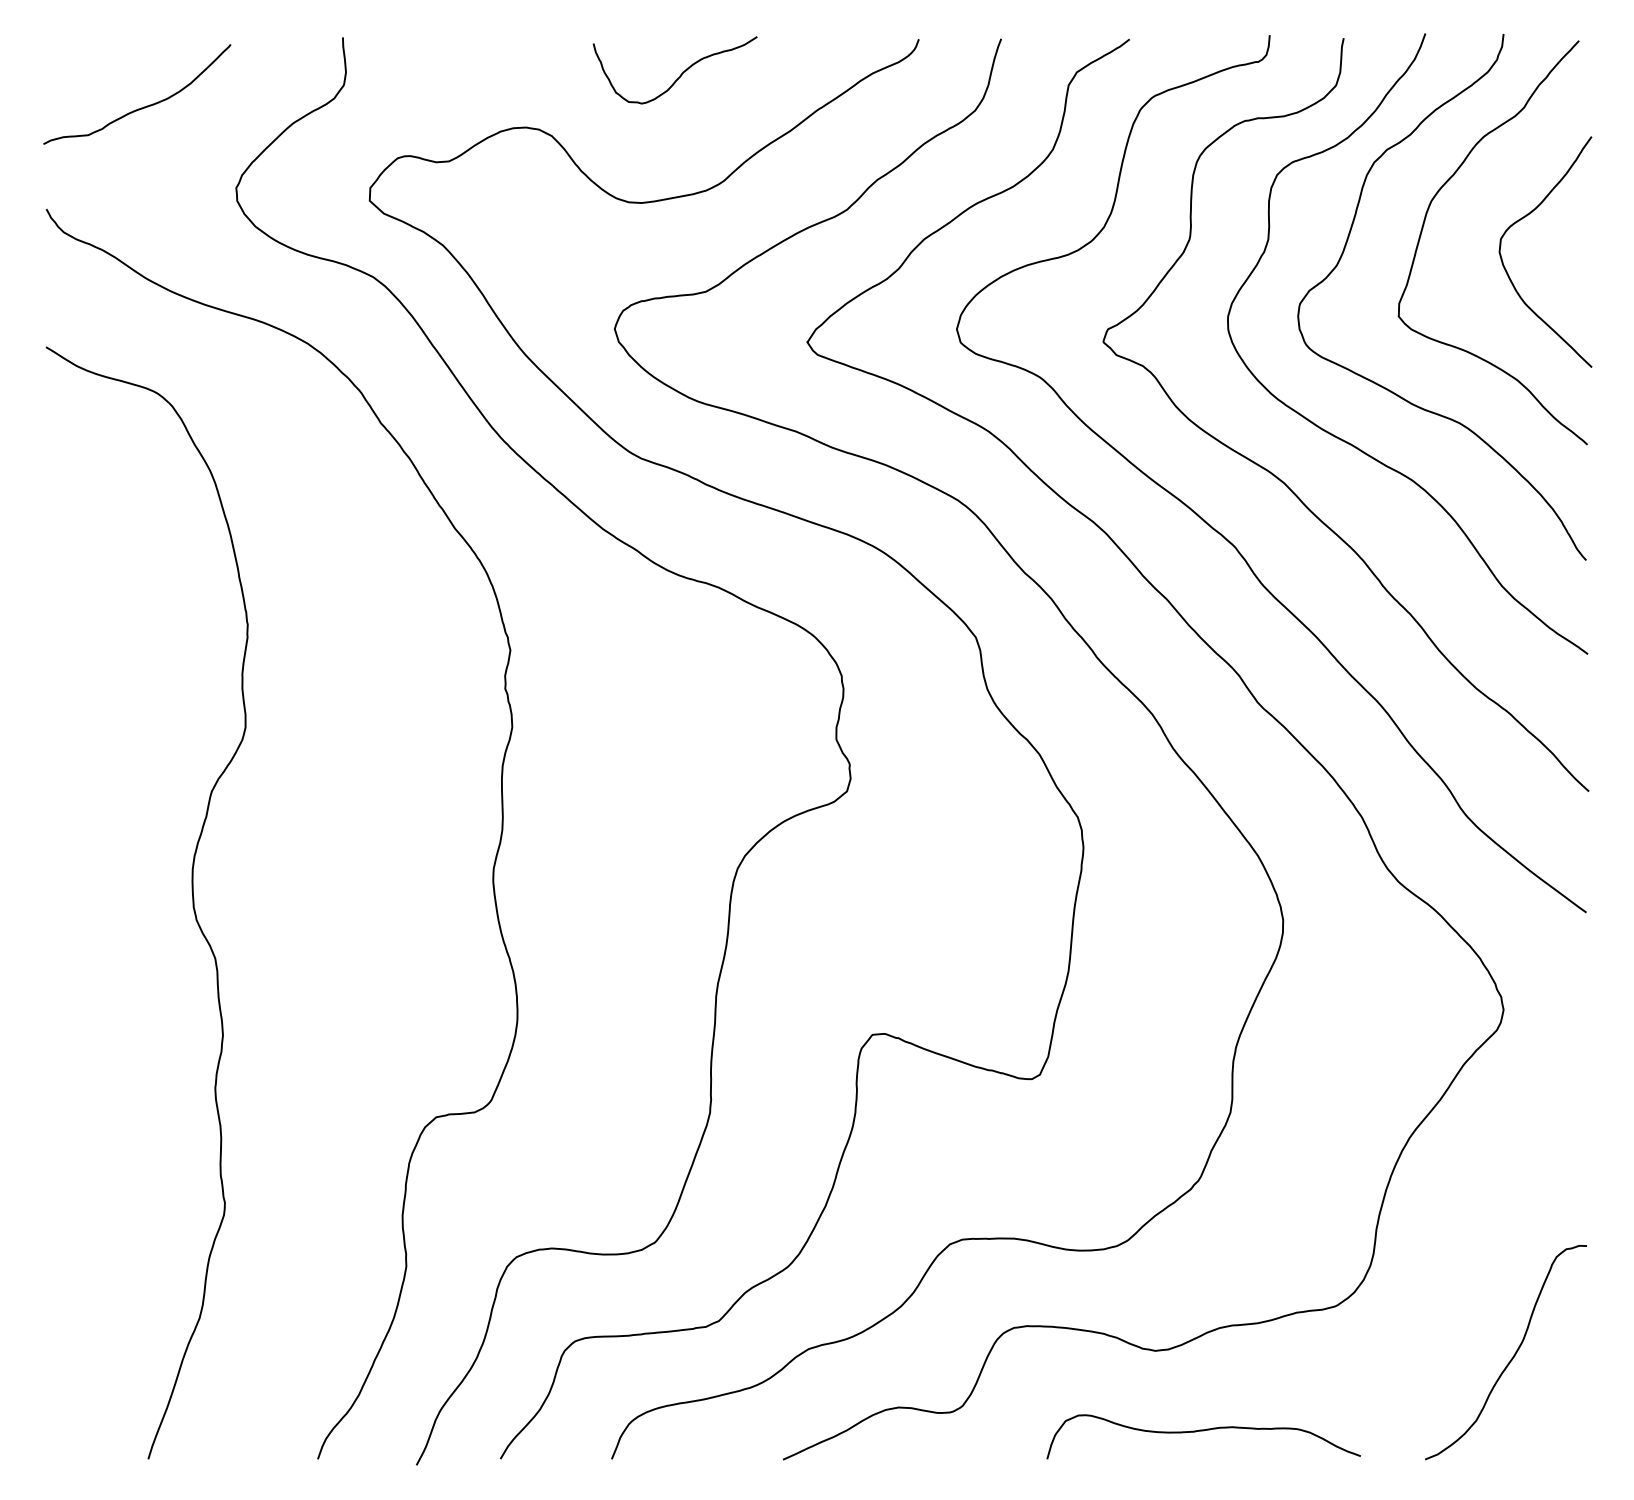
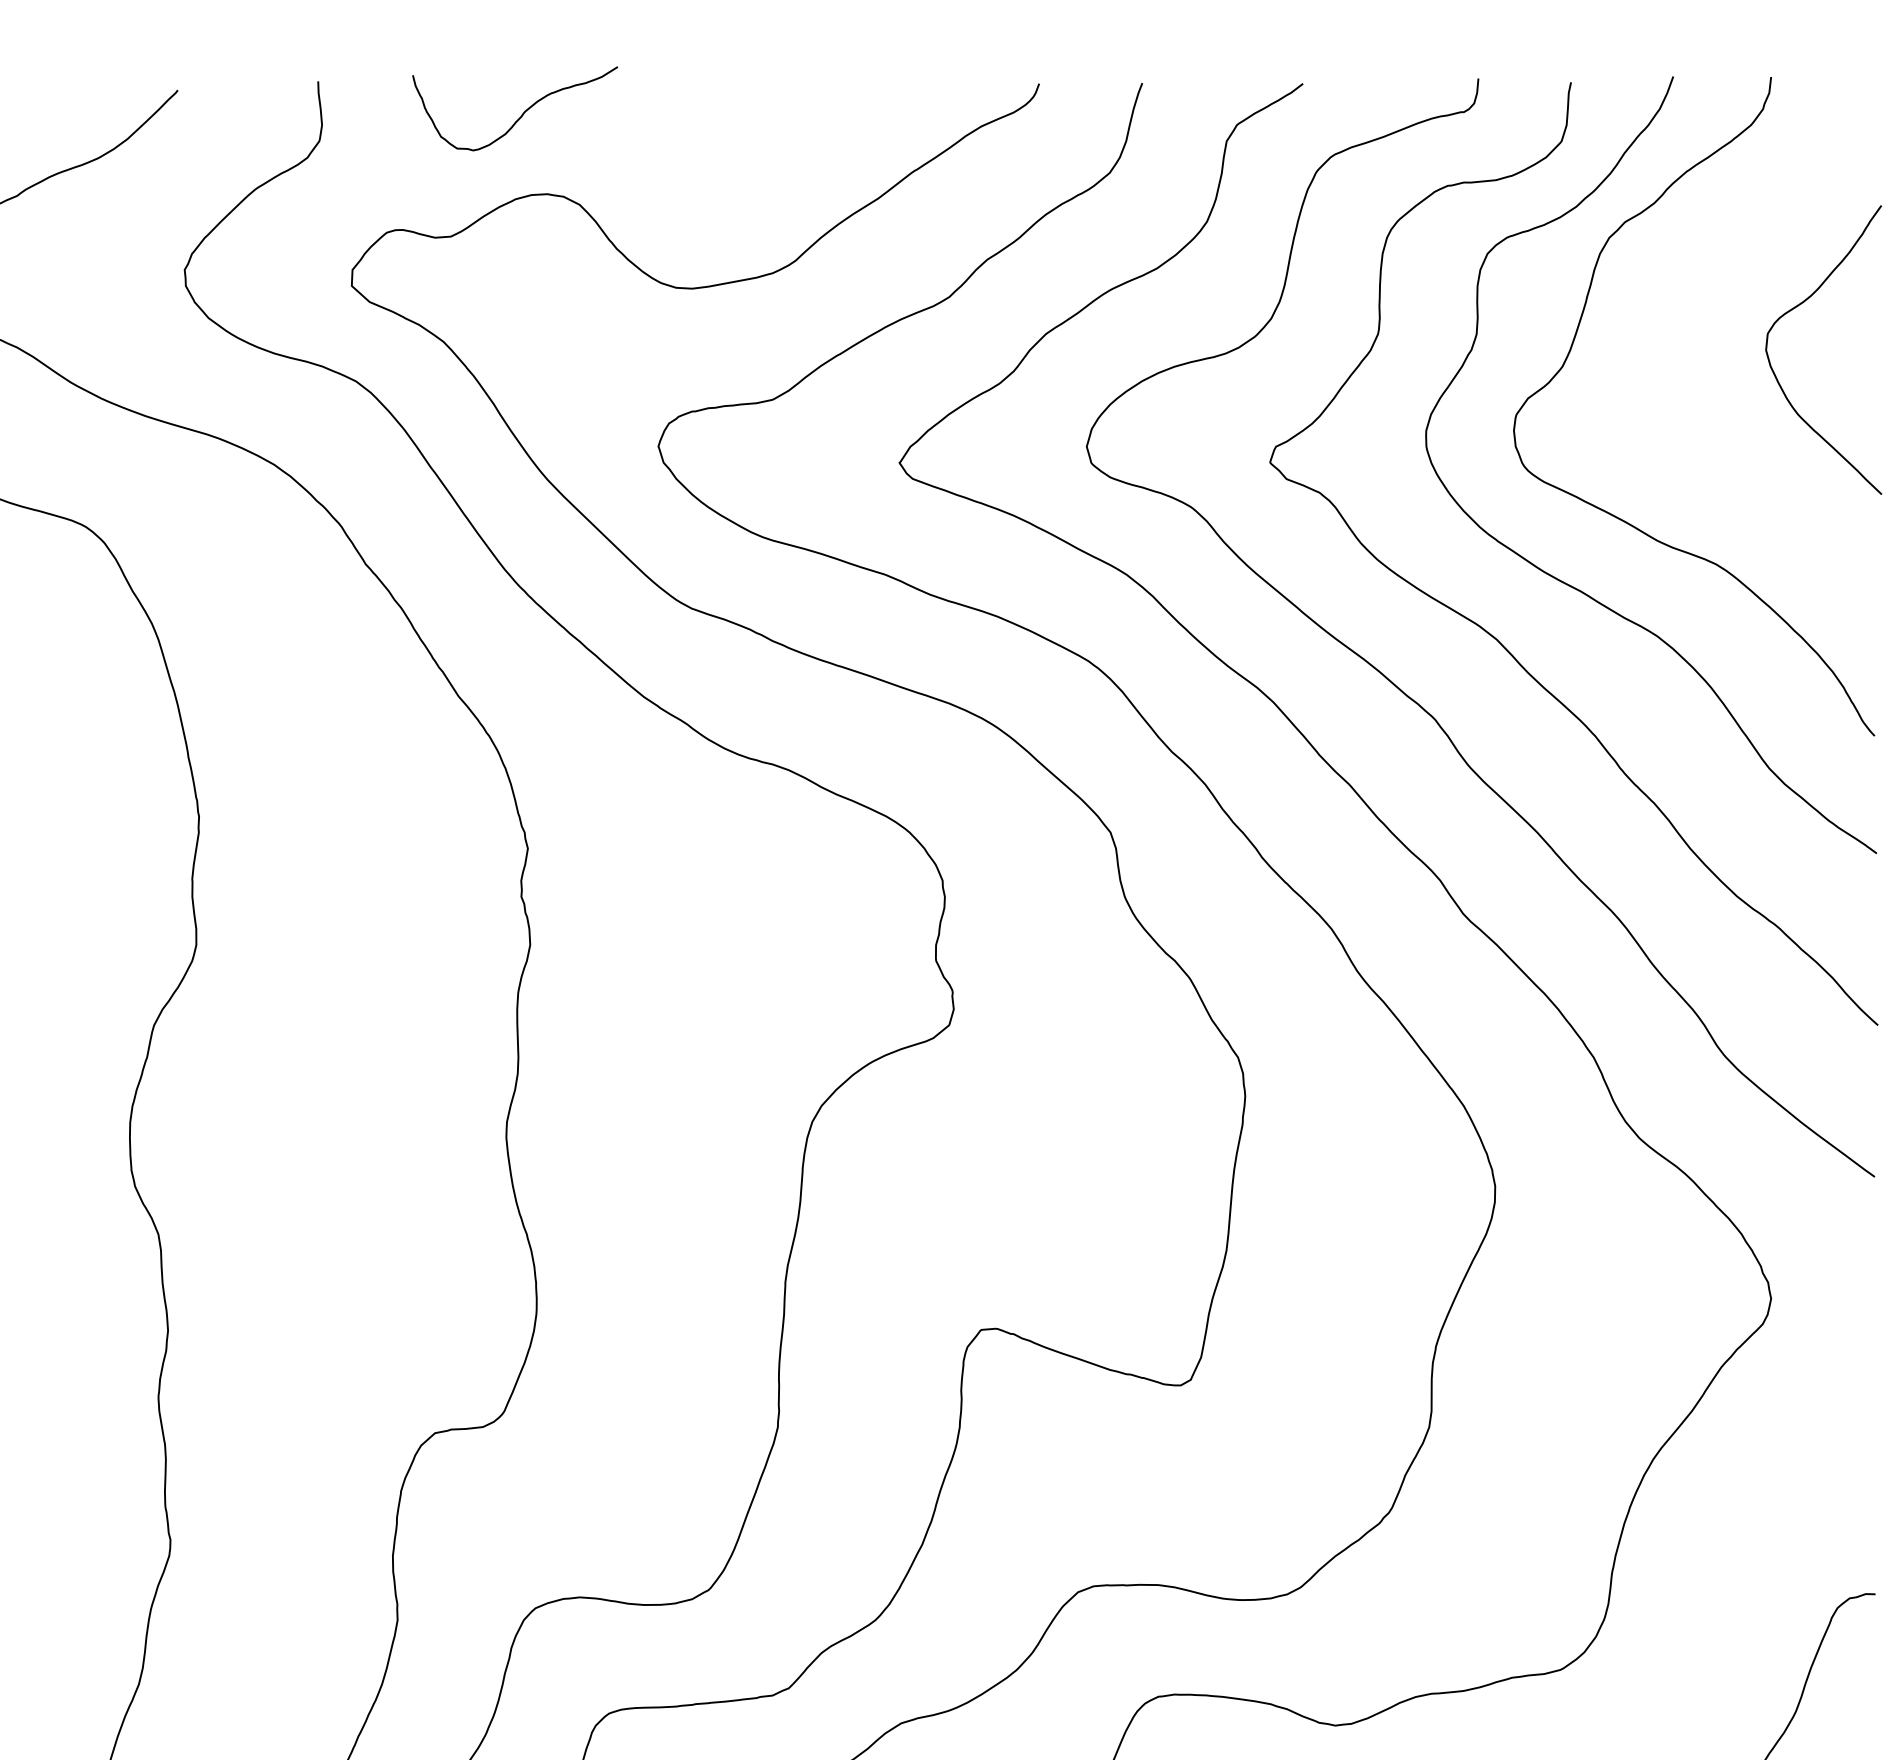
curve: (679, 75) -> (520, 115), moved
curve: (1424, 225) -> (1672, 316), removed

